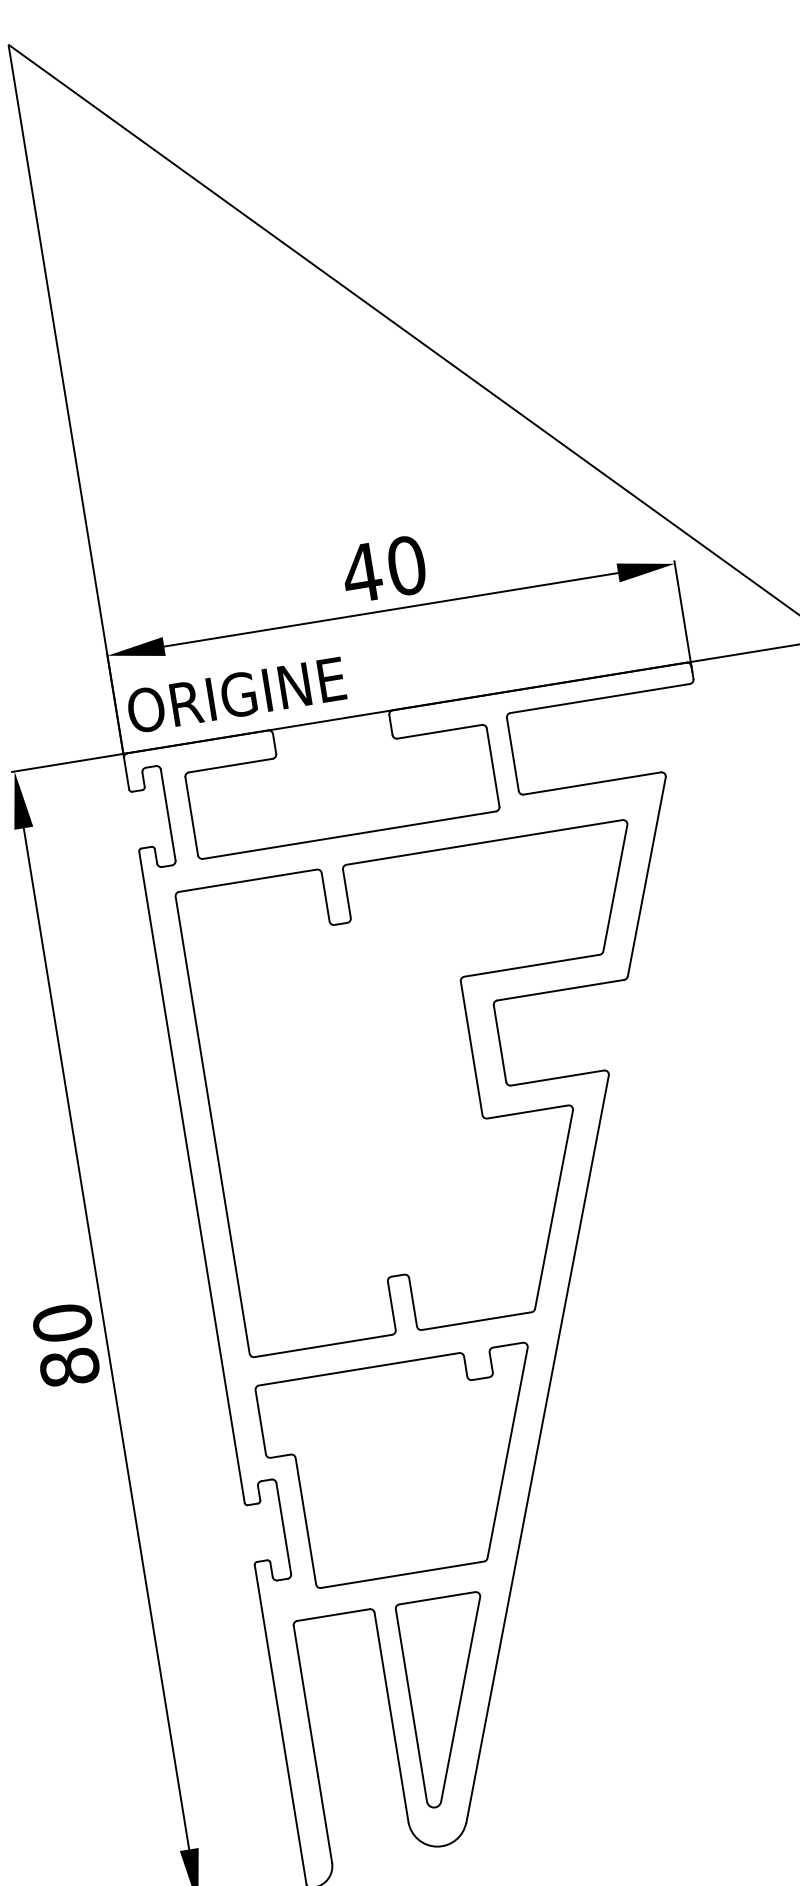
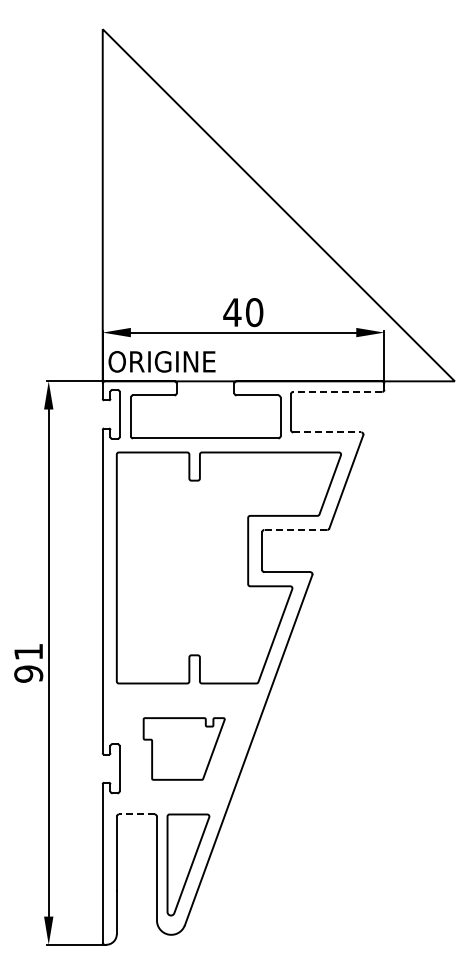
line: (599, 697) -> (337, 391), solid -> dashed
line: (592, 783) -> (327, 432), solid -> dashed
line: (559, 989) -> (295, 529), solid -> dashed
text: (65, 1344) -> (28, 662), 80 -> 91
part: (405, 1466) -> (183, 748), size x0.6
line: (332, 1615) -> (136, 814), solid -> dashed

